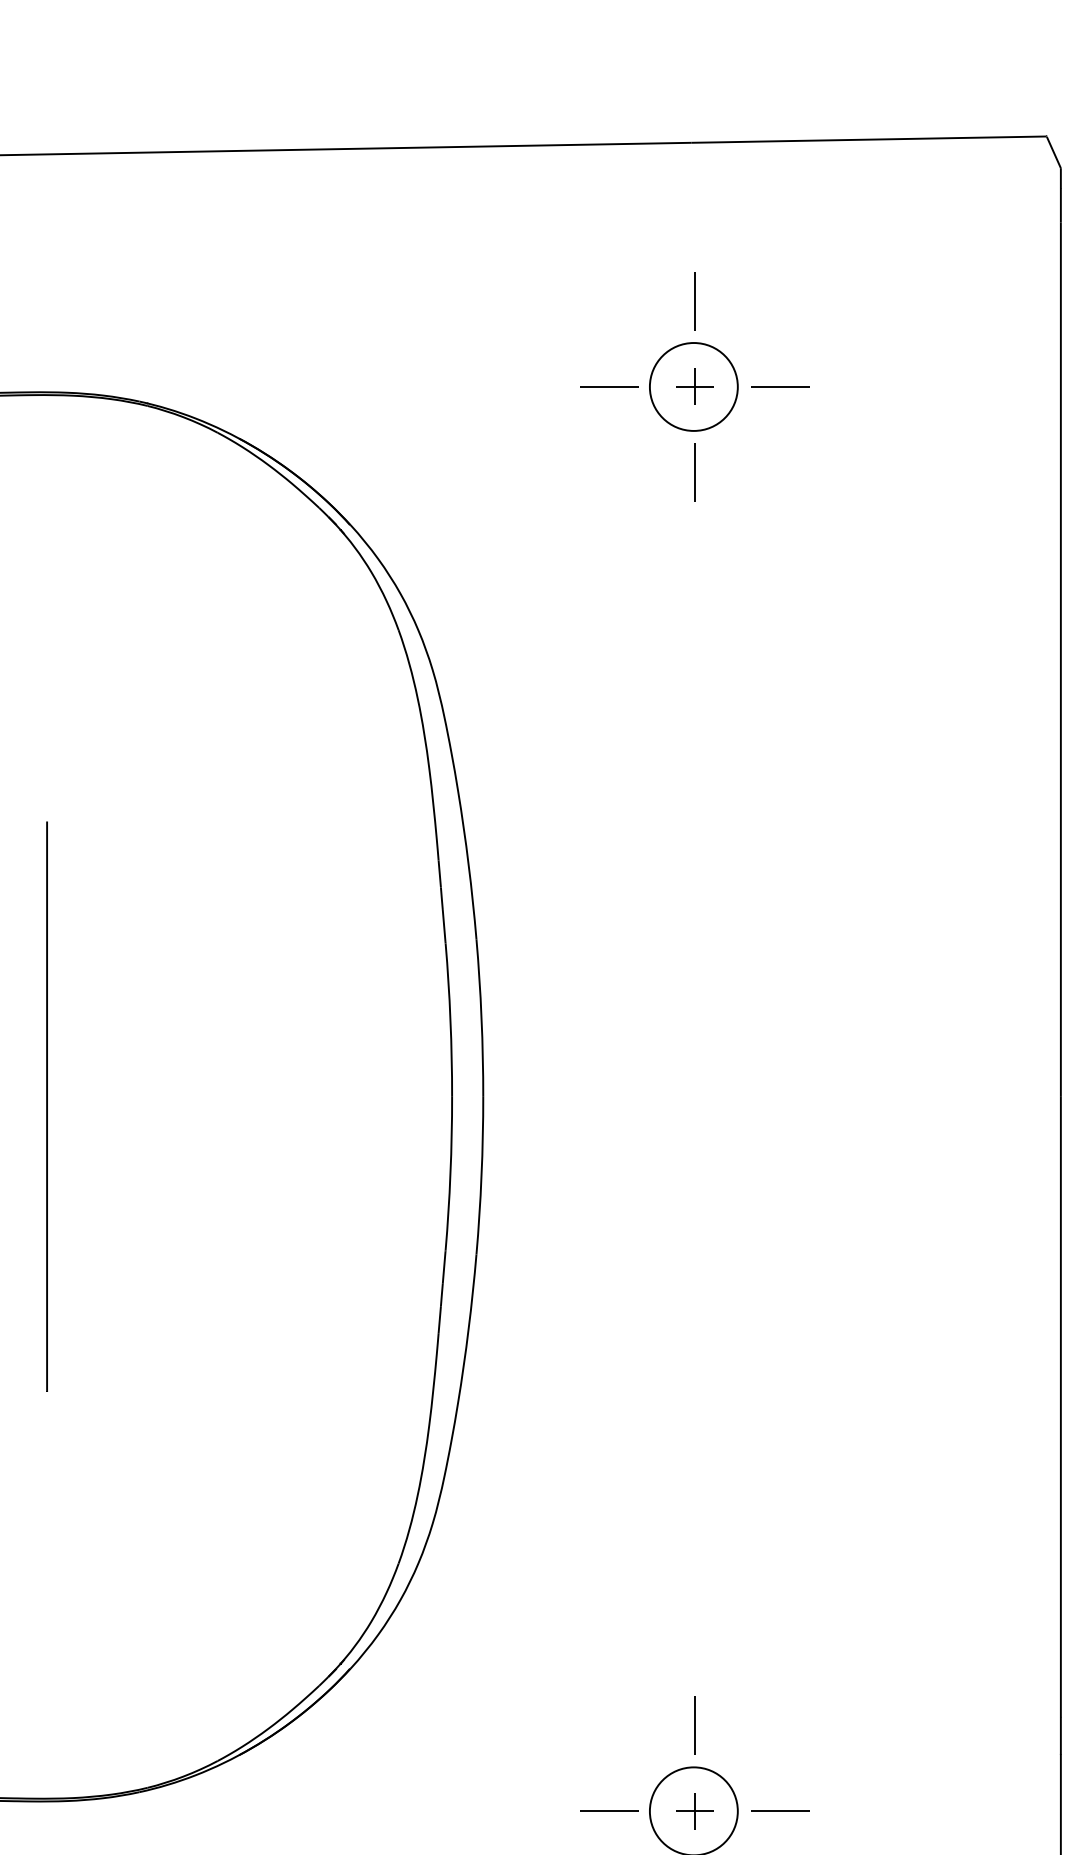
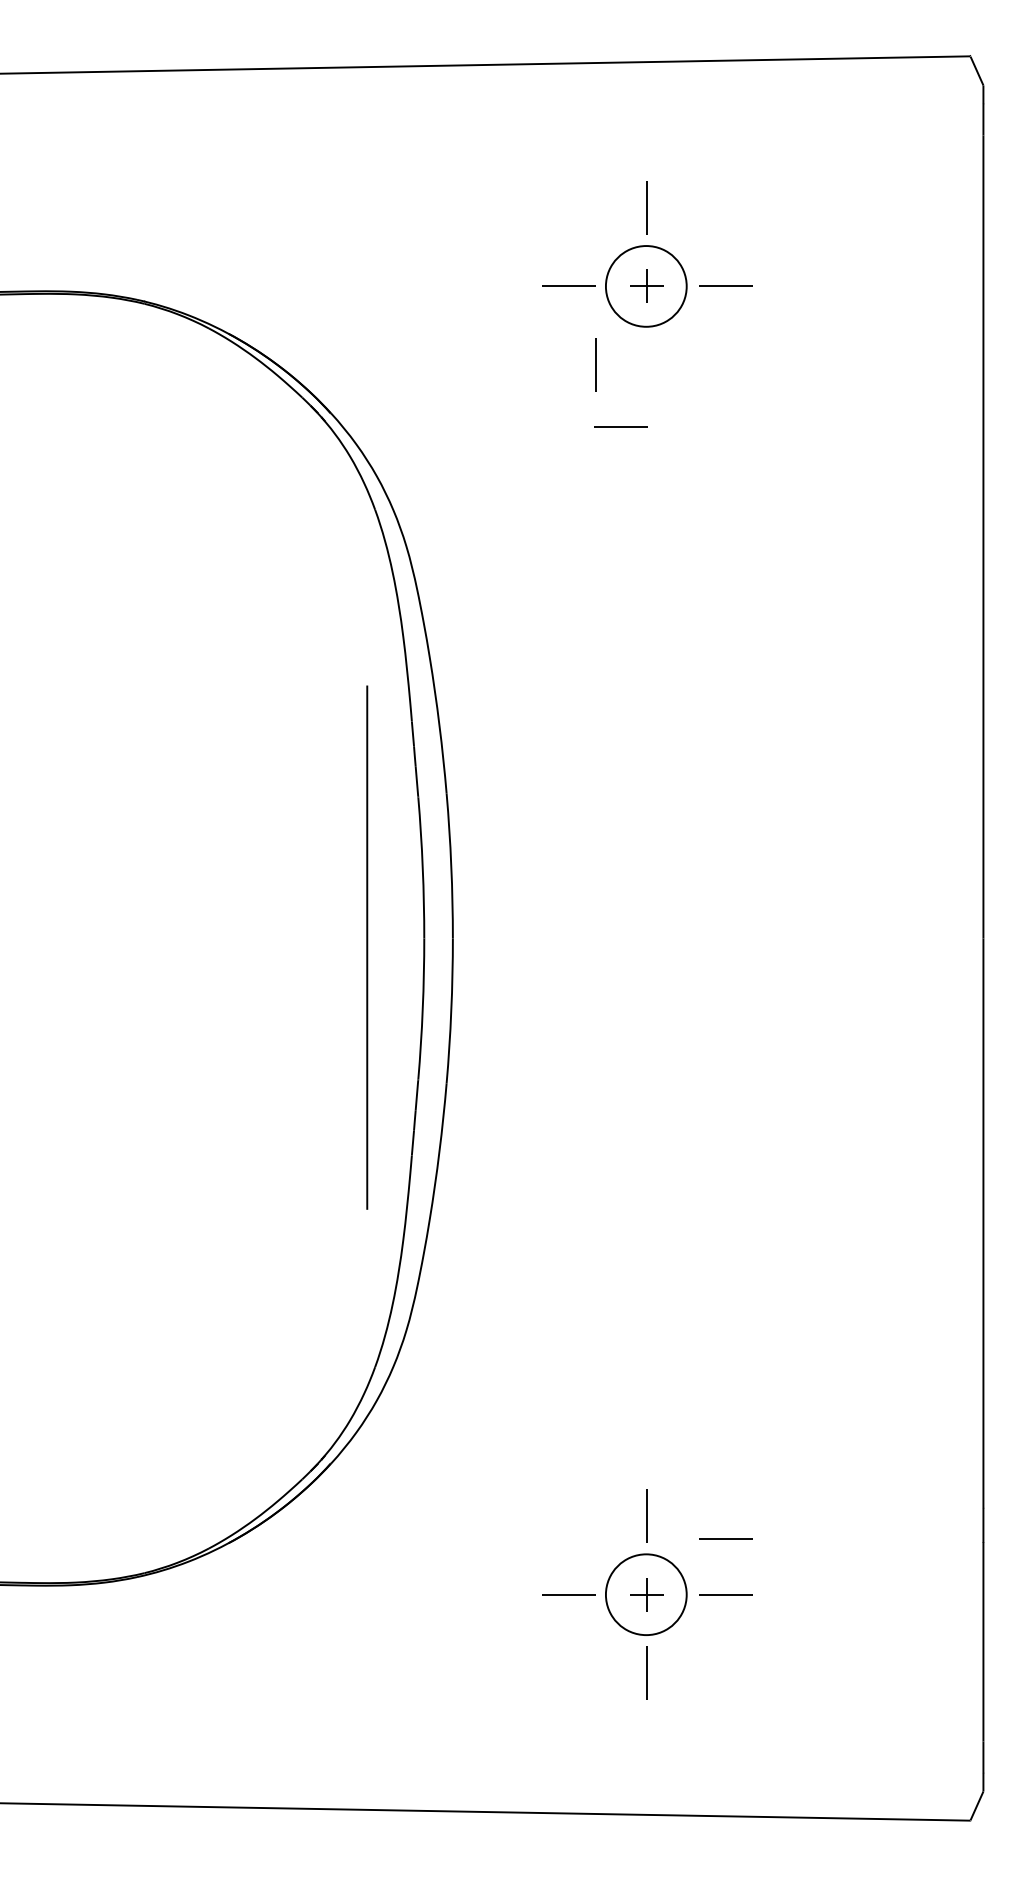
line: (694, 471) -> (595, 364), moved
line: (665, 539) -> (620, 426), added
line: (47, 1106) -> (367, 947), moved
line: (780, 1750) -> (725, 1538), added

